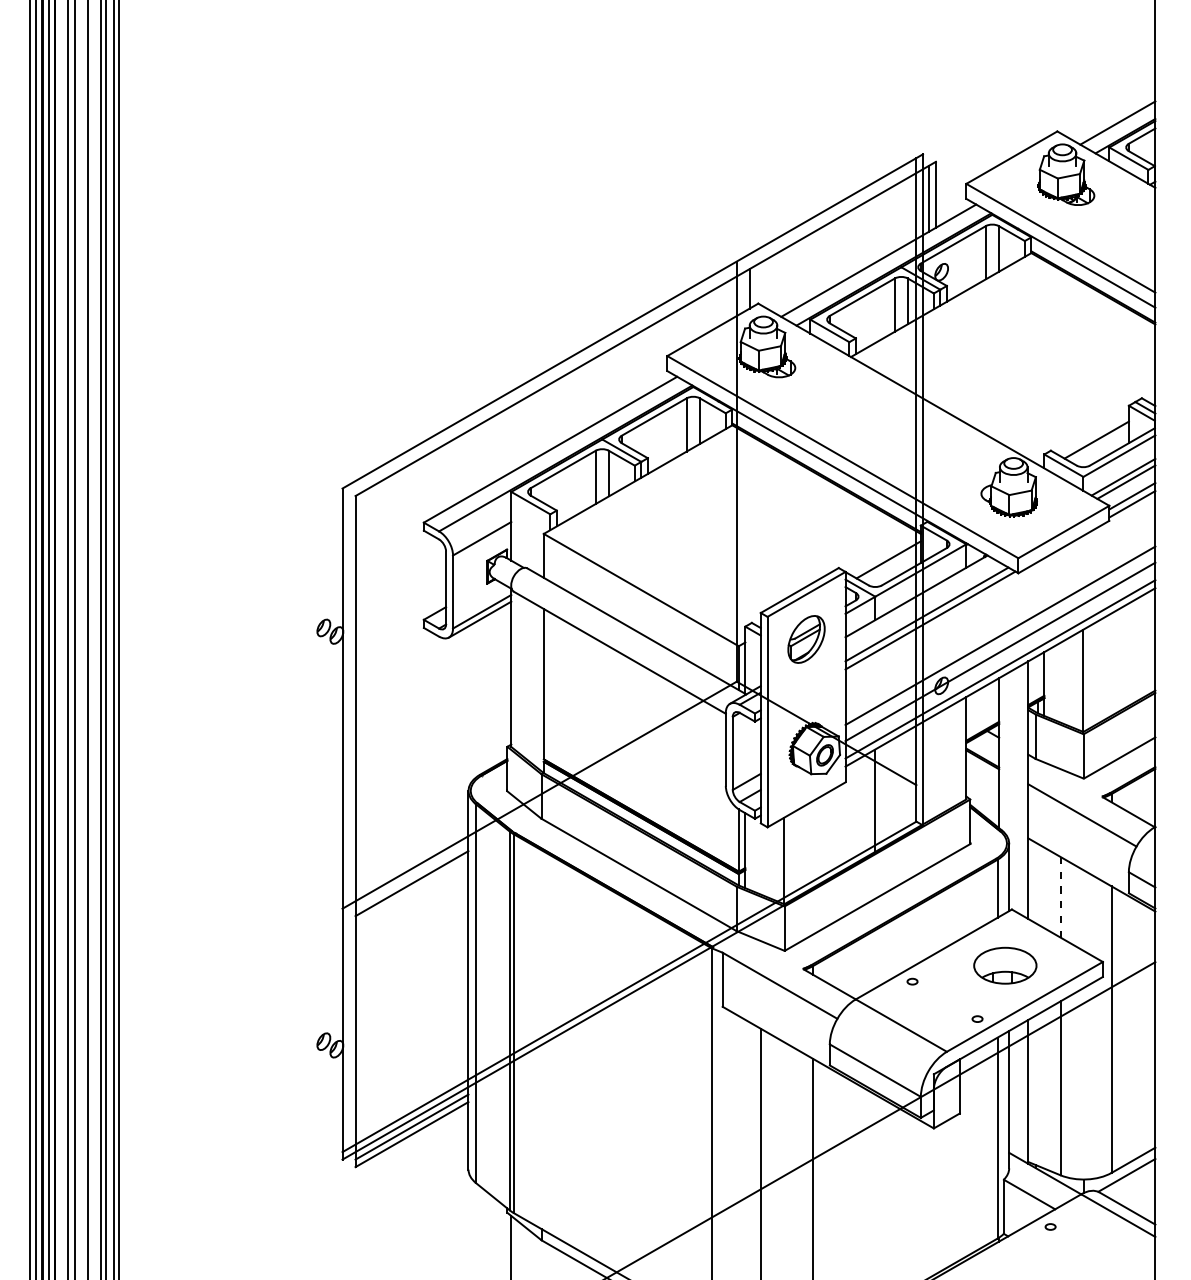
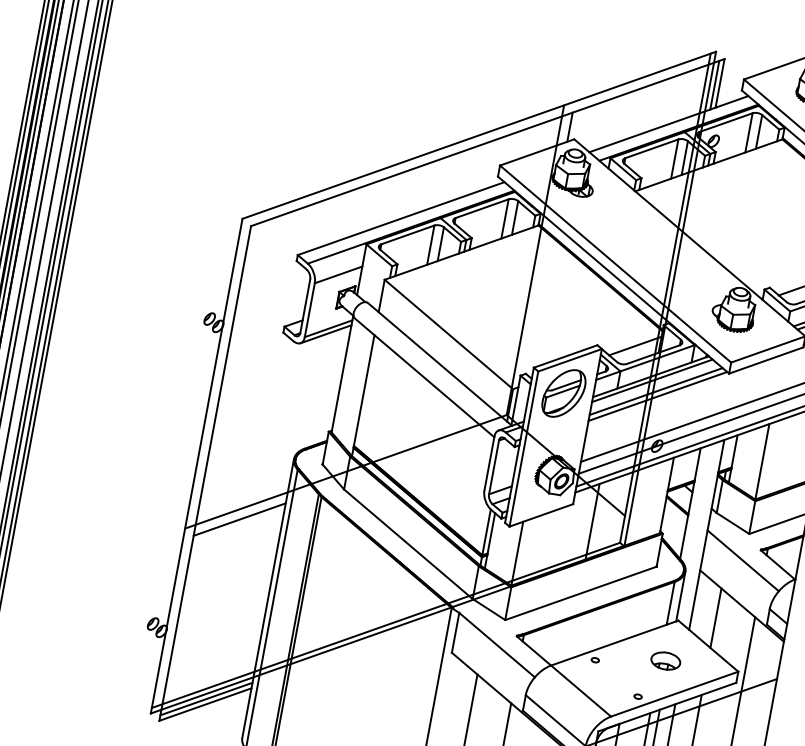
line: (919, 600) -> (652, 380), added
part: (806, 639) -> (563, 393), size x1.43
line: (1060, 897) -> (715, 618), dashed -> solid
part: (1004, 965) -> (665, 660), size x0.62

